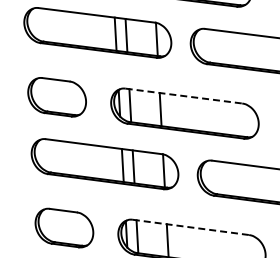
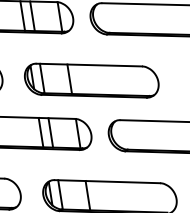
line: (183, 96) -> (88, 65), dashed -> solid
line: (190, 227) -> (107, 181), dashed -> solid

